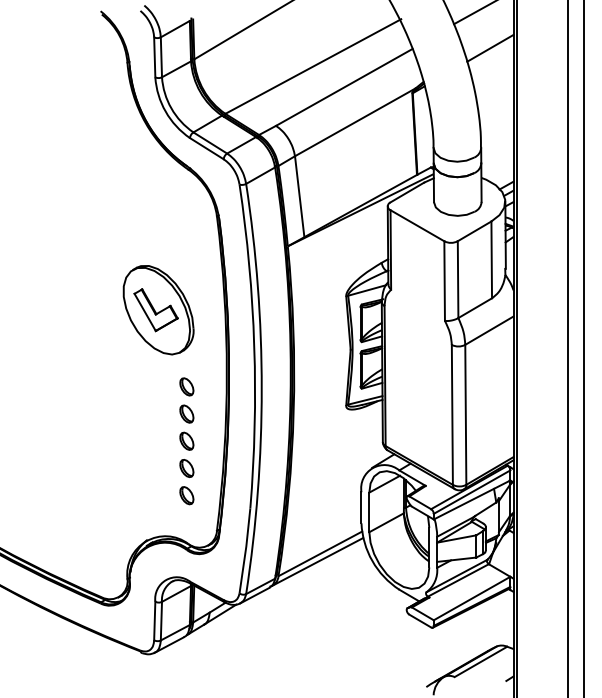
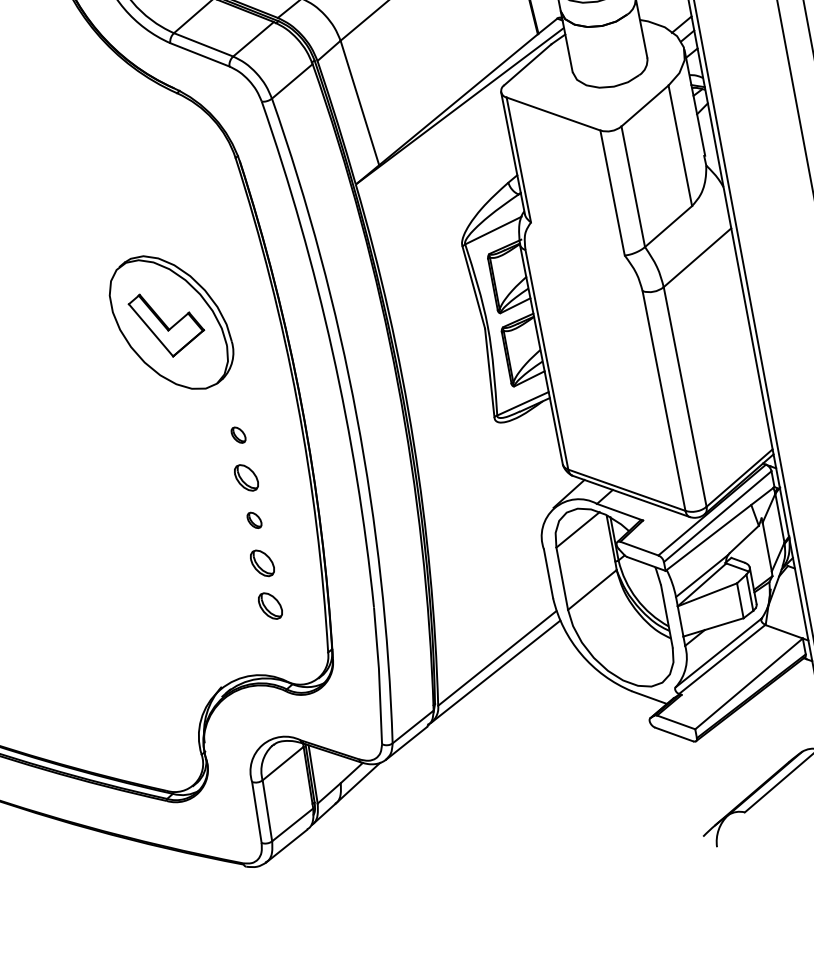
part: (186, 386) -> (237, 434), size x0.6
part: (186, 440) -> (253, 519), size x0.6

